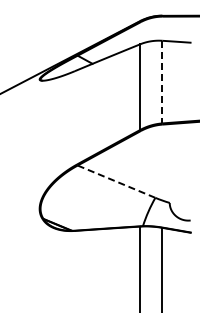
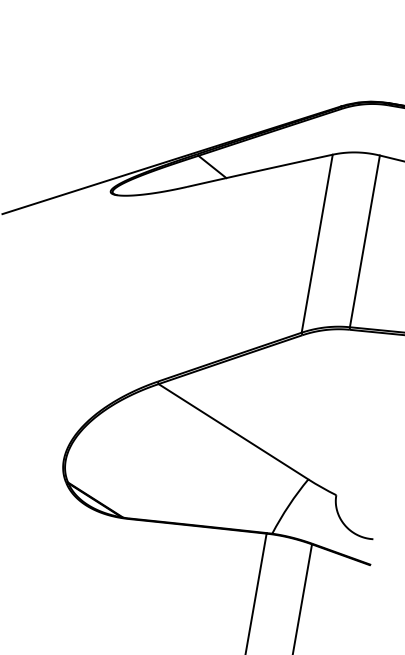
line: (162, 82) -> (364, 242), dashed -> solid
line: (117, 181) -> (235, 431), dashed -> solid

